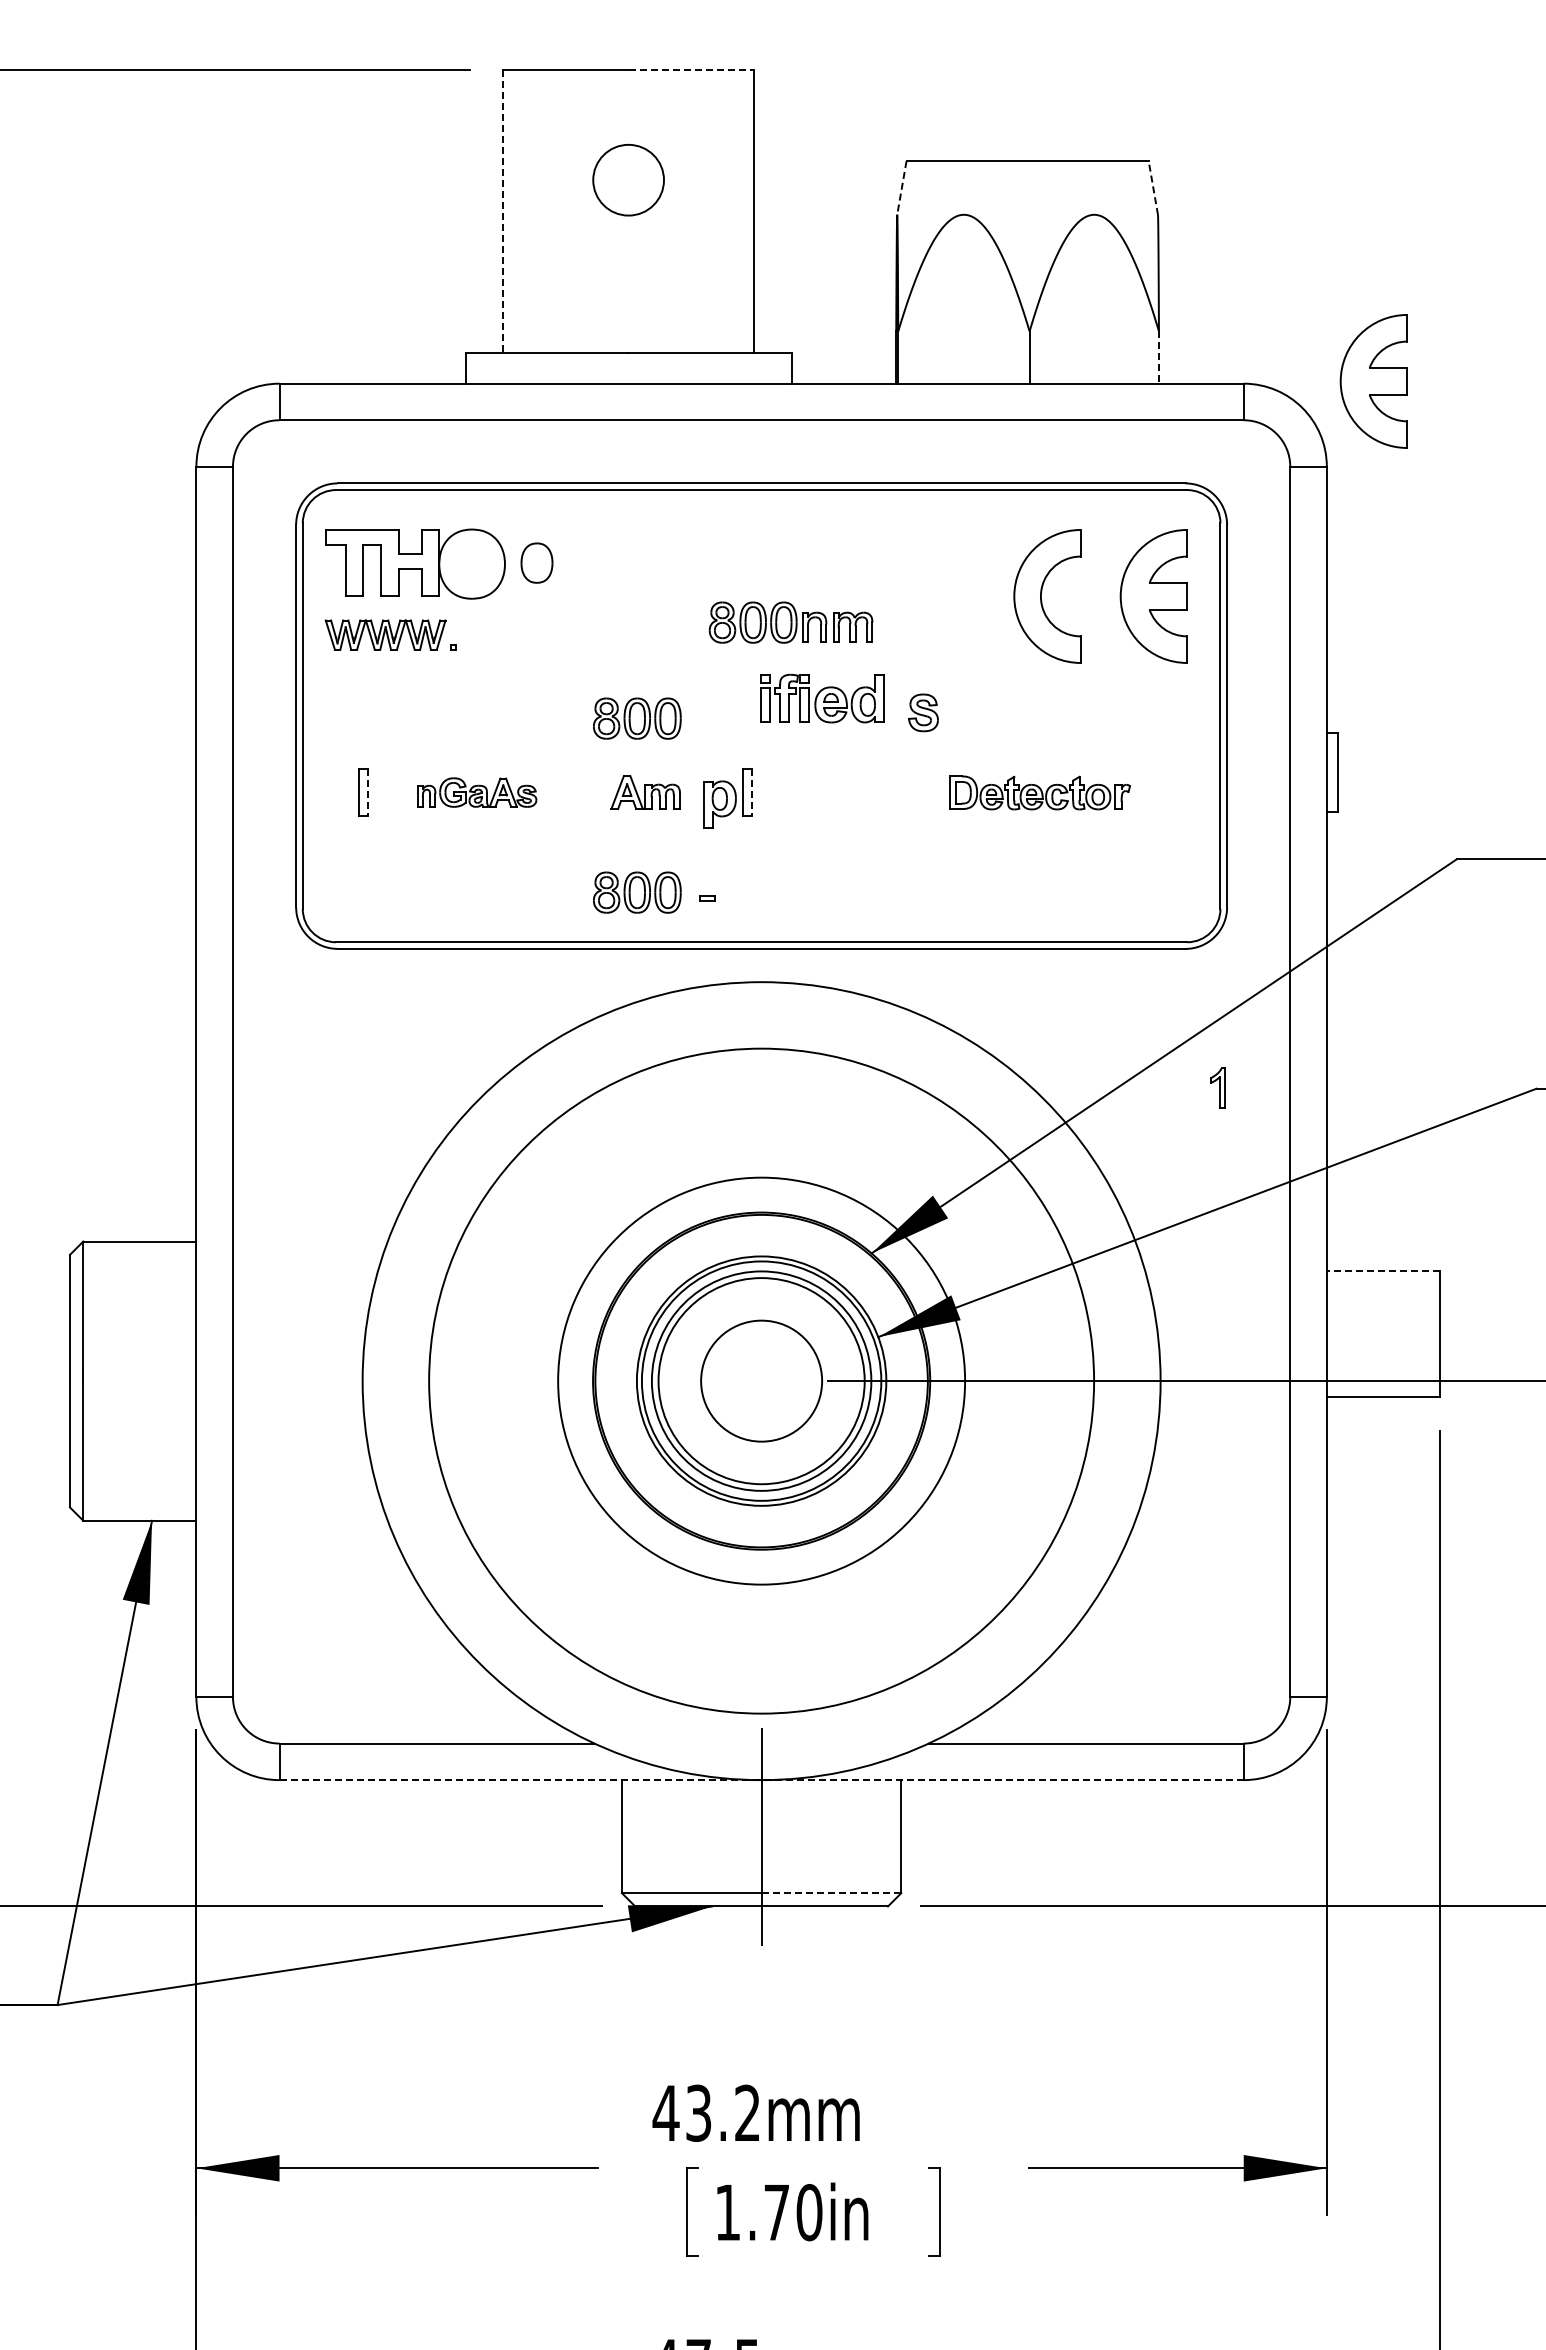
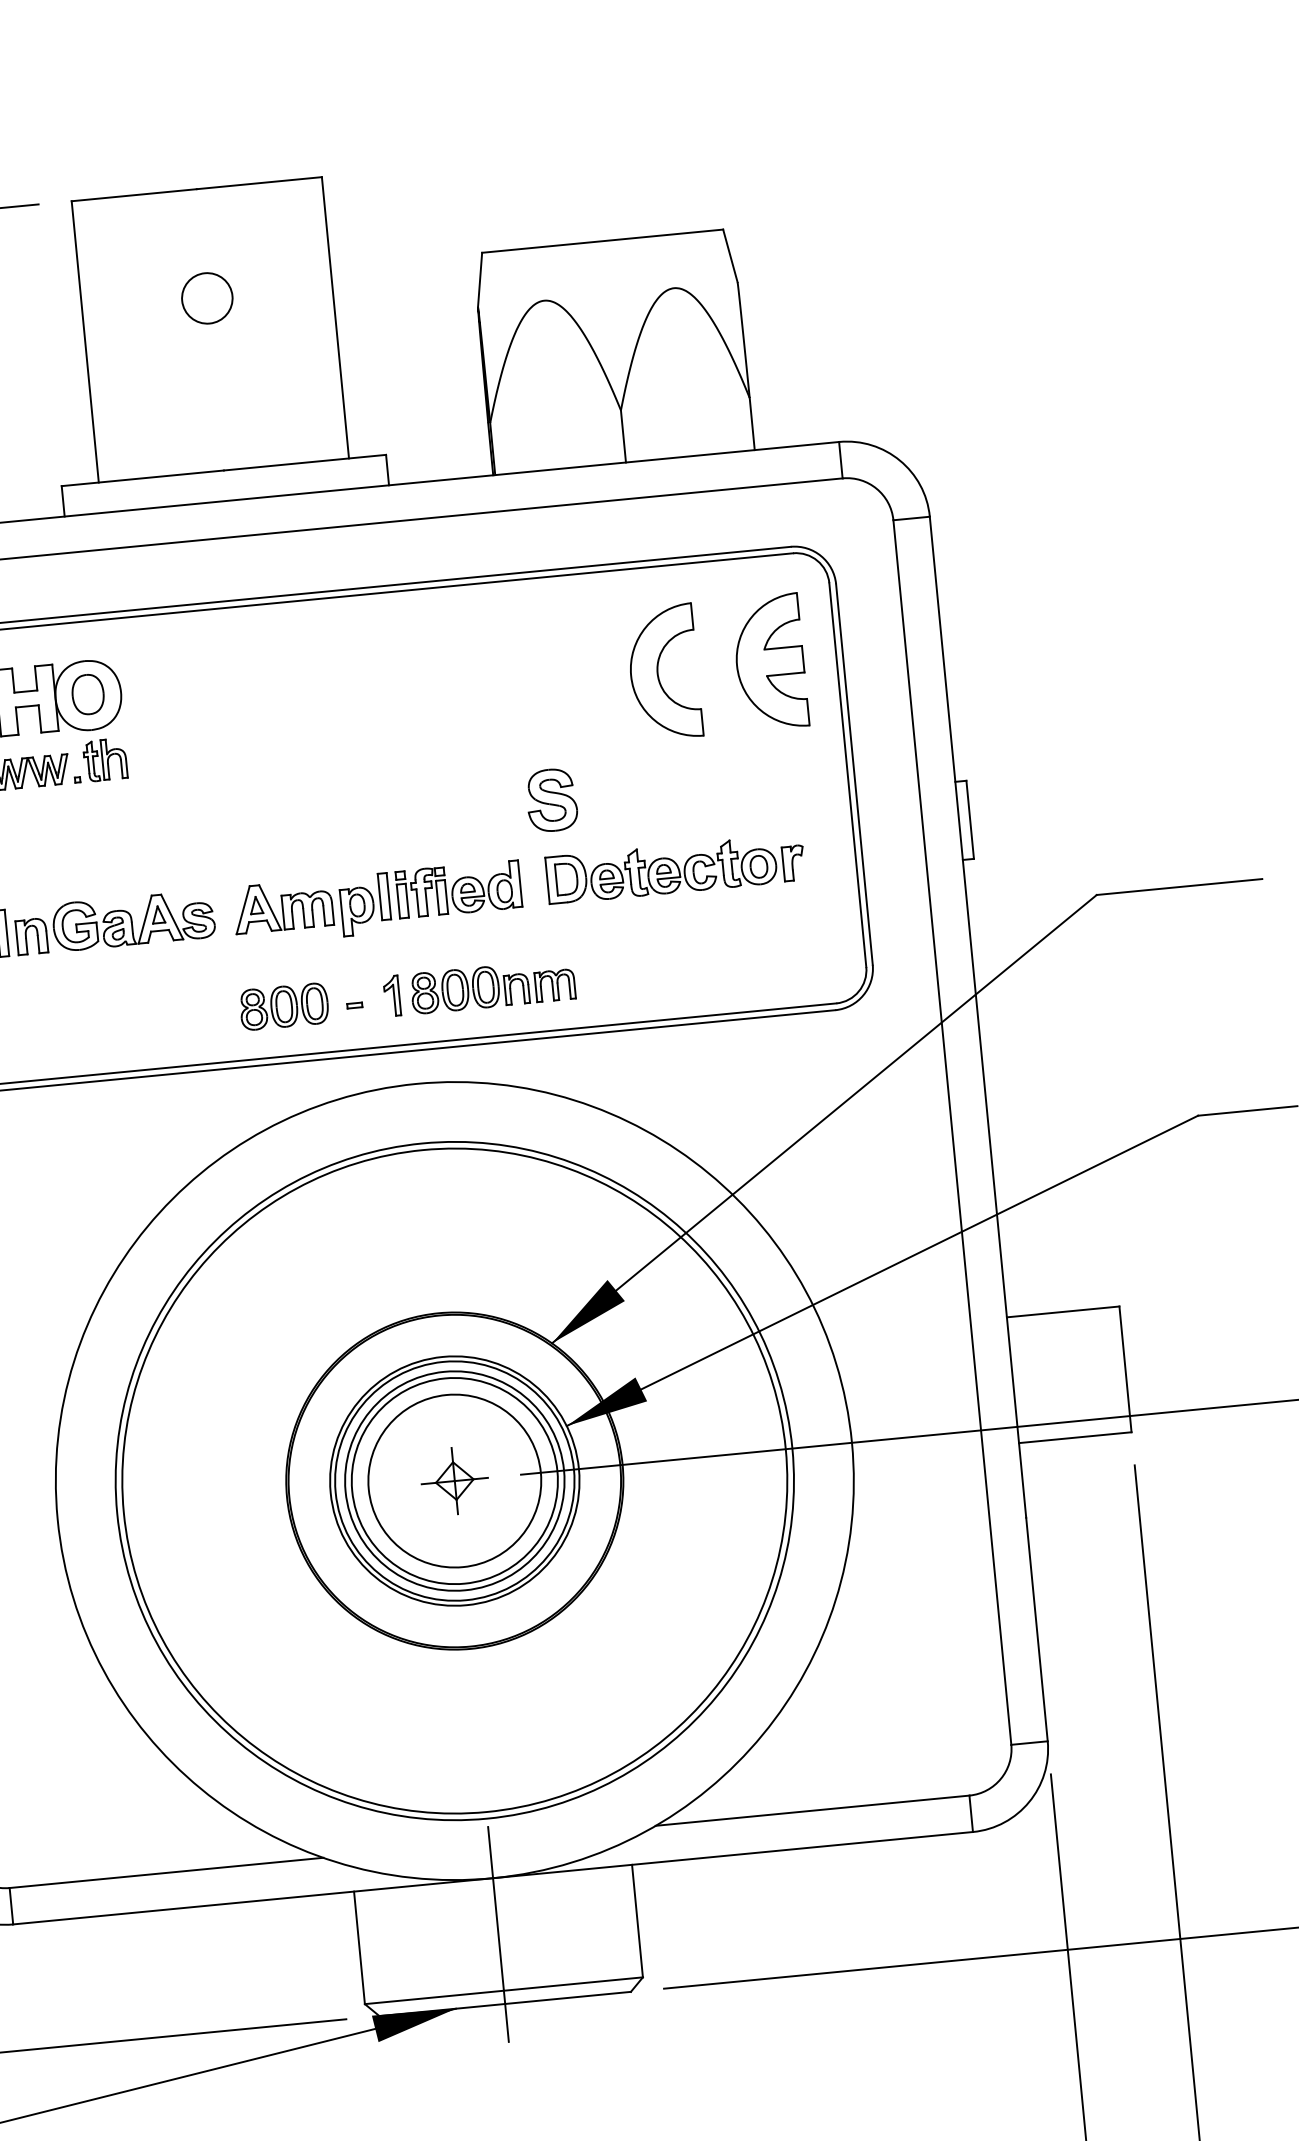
line: (691, 70) -> (259, 183), dashed -> solid
circle: (628, 179) -> (207, 297), size x0.71
line: (1153, 187) -> (730, 255), dashed -> solid
line: (901, 188) -> (479, 280), dashed -> solid
line: (502, 212) -> (84, 342), dashed -> solid
line: (1158, 358) -> (751, 425), dashed -> solid
part: (1373, 381) -> (968, 427), removed
part: (536, 562) -> (87, 693), moved
part: (790, 622) -> (492, 986), moved
part: (482, 630) -> (105, 760), added
part: (822, 698) -> (459, 889), moved
part: (923, 712) -> (551, 799), size x1.67
part: (637, 718) -> (267, 833), removed
part: (476, 792) -> (114, 922), size x1.67
part: (645, 792) -> (282, 906), size x1.43
part: (1039, 792) -> (675, 868), size x1.43
line: (368, 793) -> (7, 933), dashed -> solid
line: (752, 793) -> (389, 896), dashed -> solid
part: (1217, 1087) -> (391, 995), moved
line: (1383, 1271) -> (1063, 1312), dashed -> solid
circle: (761, 1380) -> (454, 1480), size x1.43
part: (761, 1380) -> (454, 1480), added
circle: (761, 1381) -> (454, 1481), size x1.67
line: (761, 1780) -> (492, 1878), dashed -> solid
line: (831, 1893) -> (573, 1984), dashed -> solid

